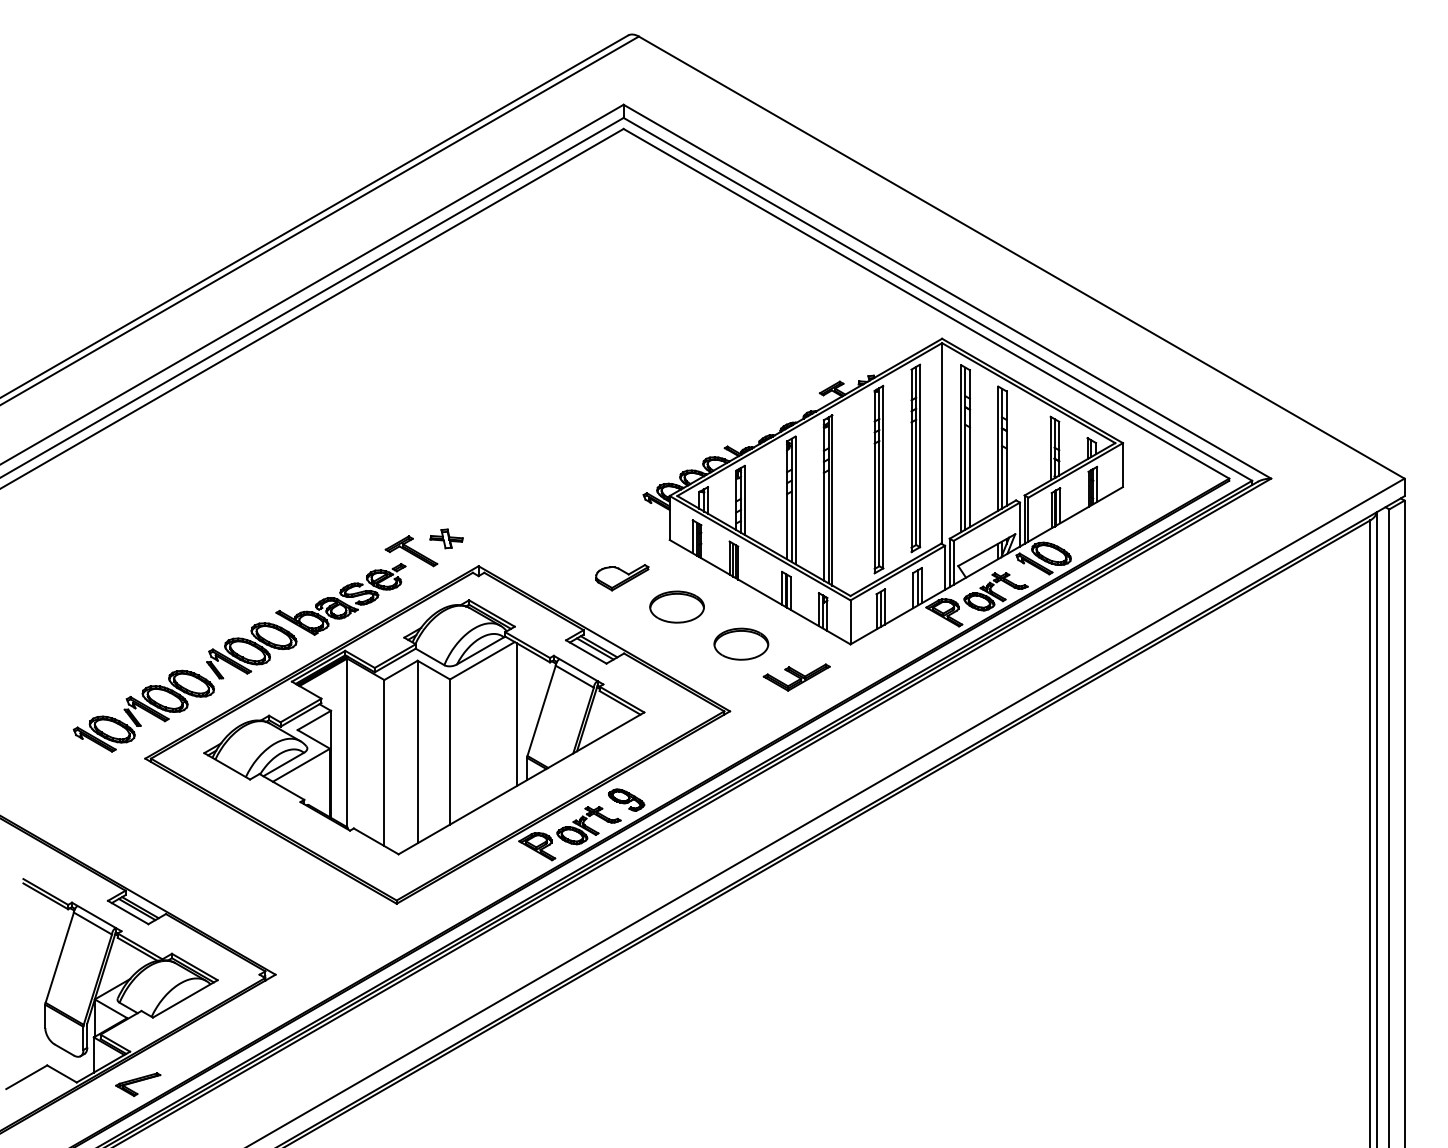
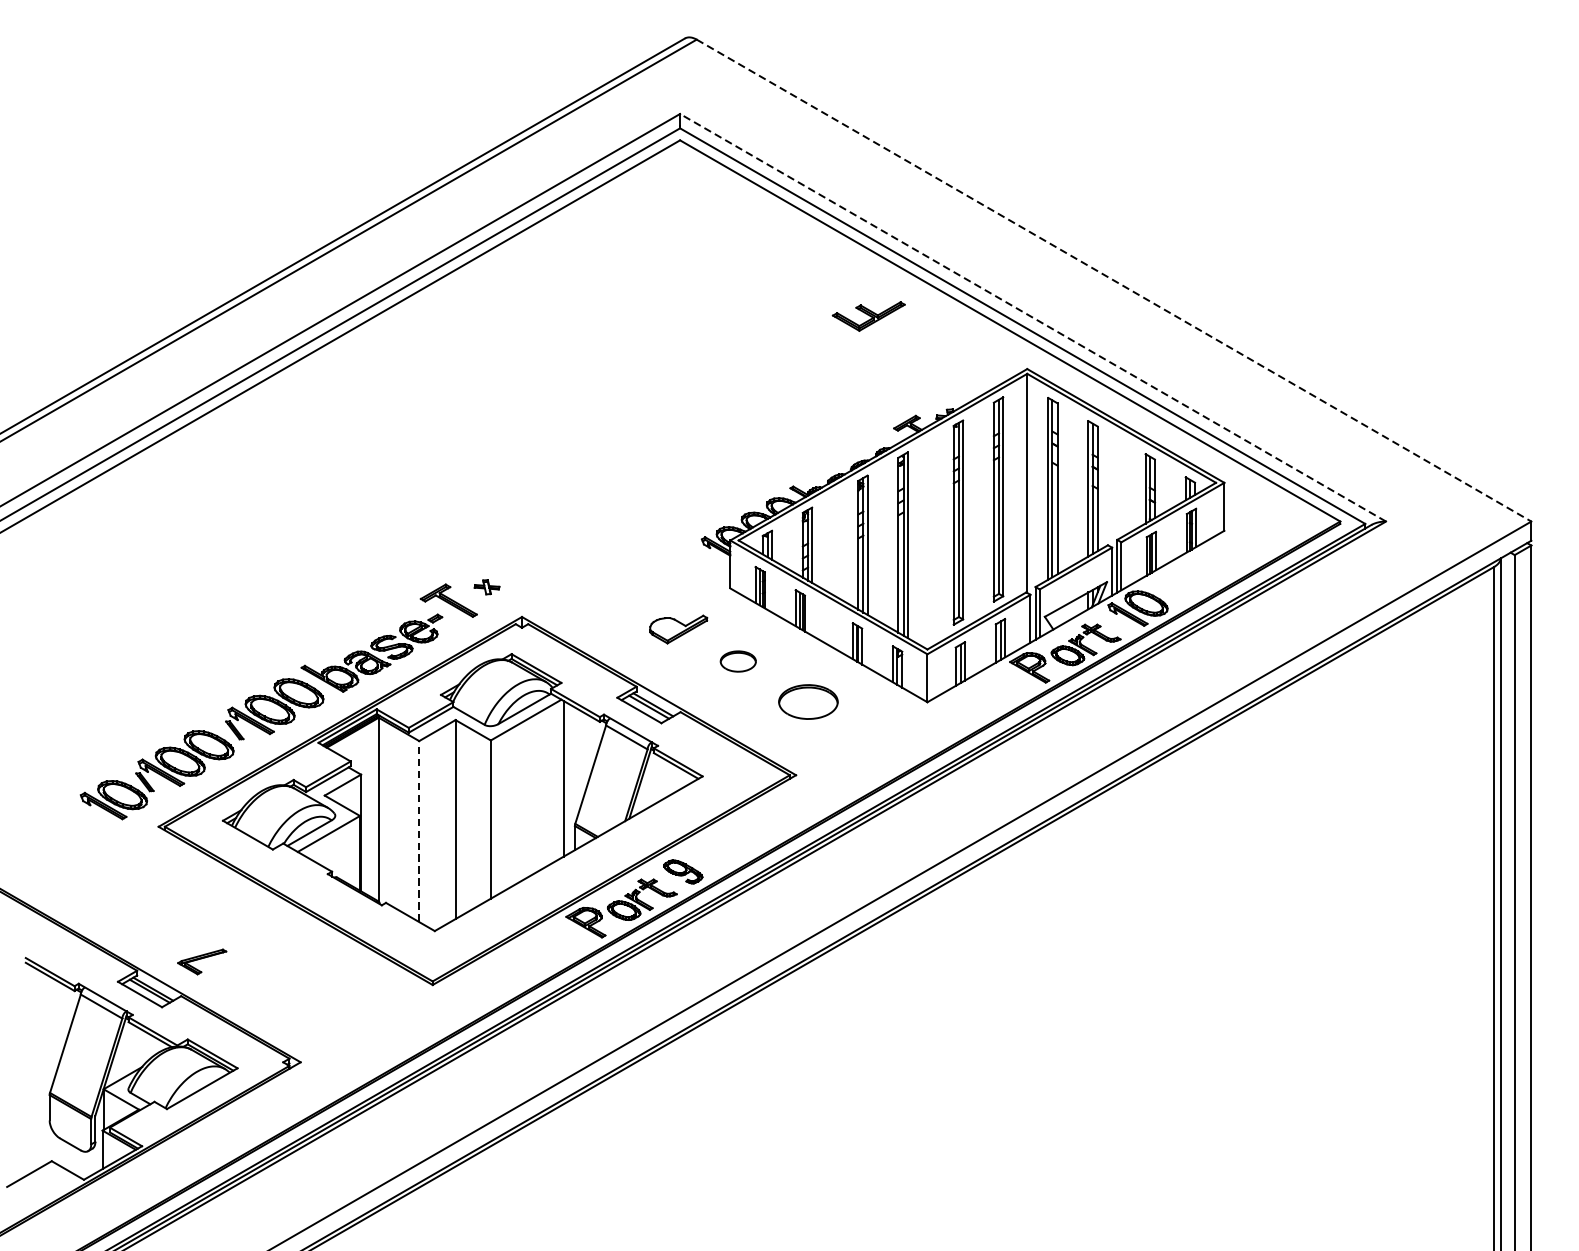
line: (1022, 257) -> (1114, 280), solid -> dashed
line: (947, 291) -> (1033, 317), solid -> dashed
part: (446, 538) -> (486, 586), size x0.7
part: (676, 606) -> (737, 660), size x0.6
part: (796, 677) -> (868, 316), moved
line: (384, 762) -> (419, 830), solid -> dashed
part: (138, 1084) -> (202, 961), moved

